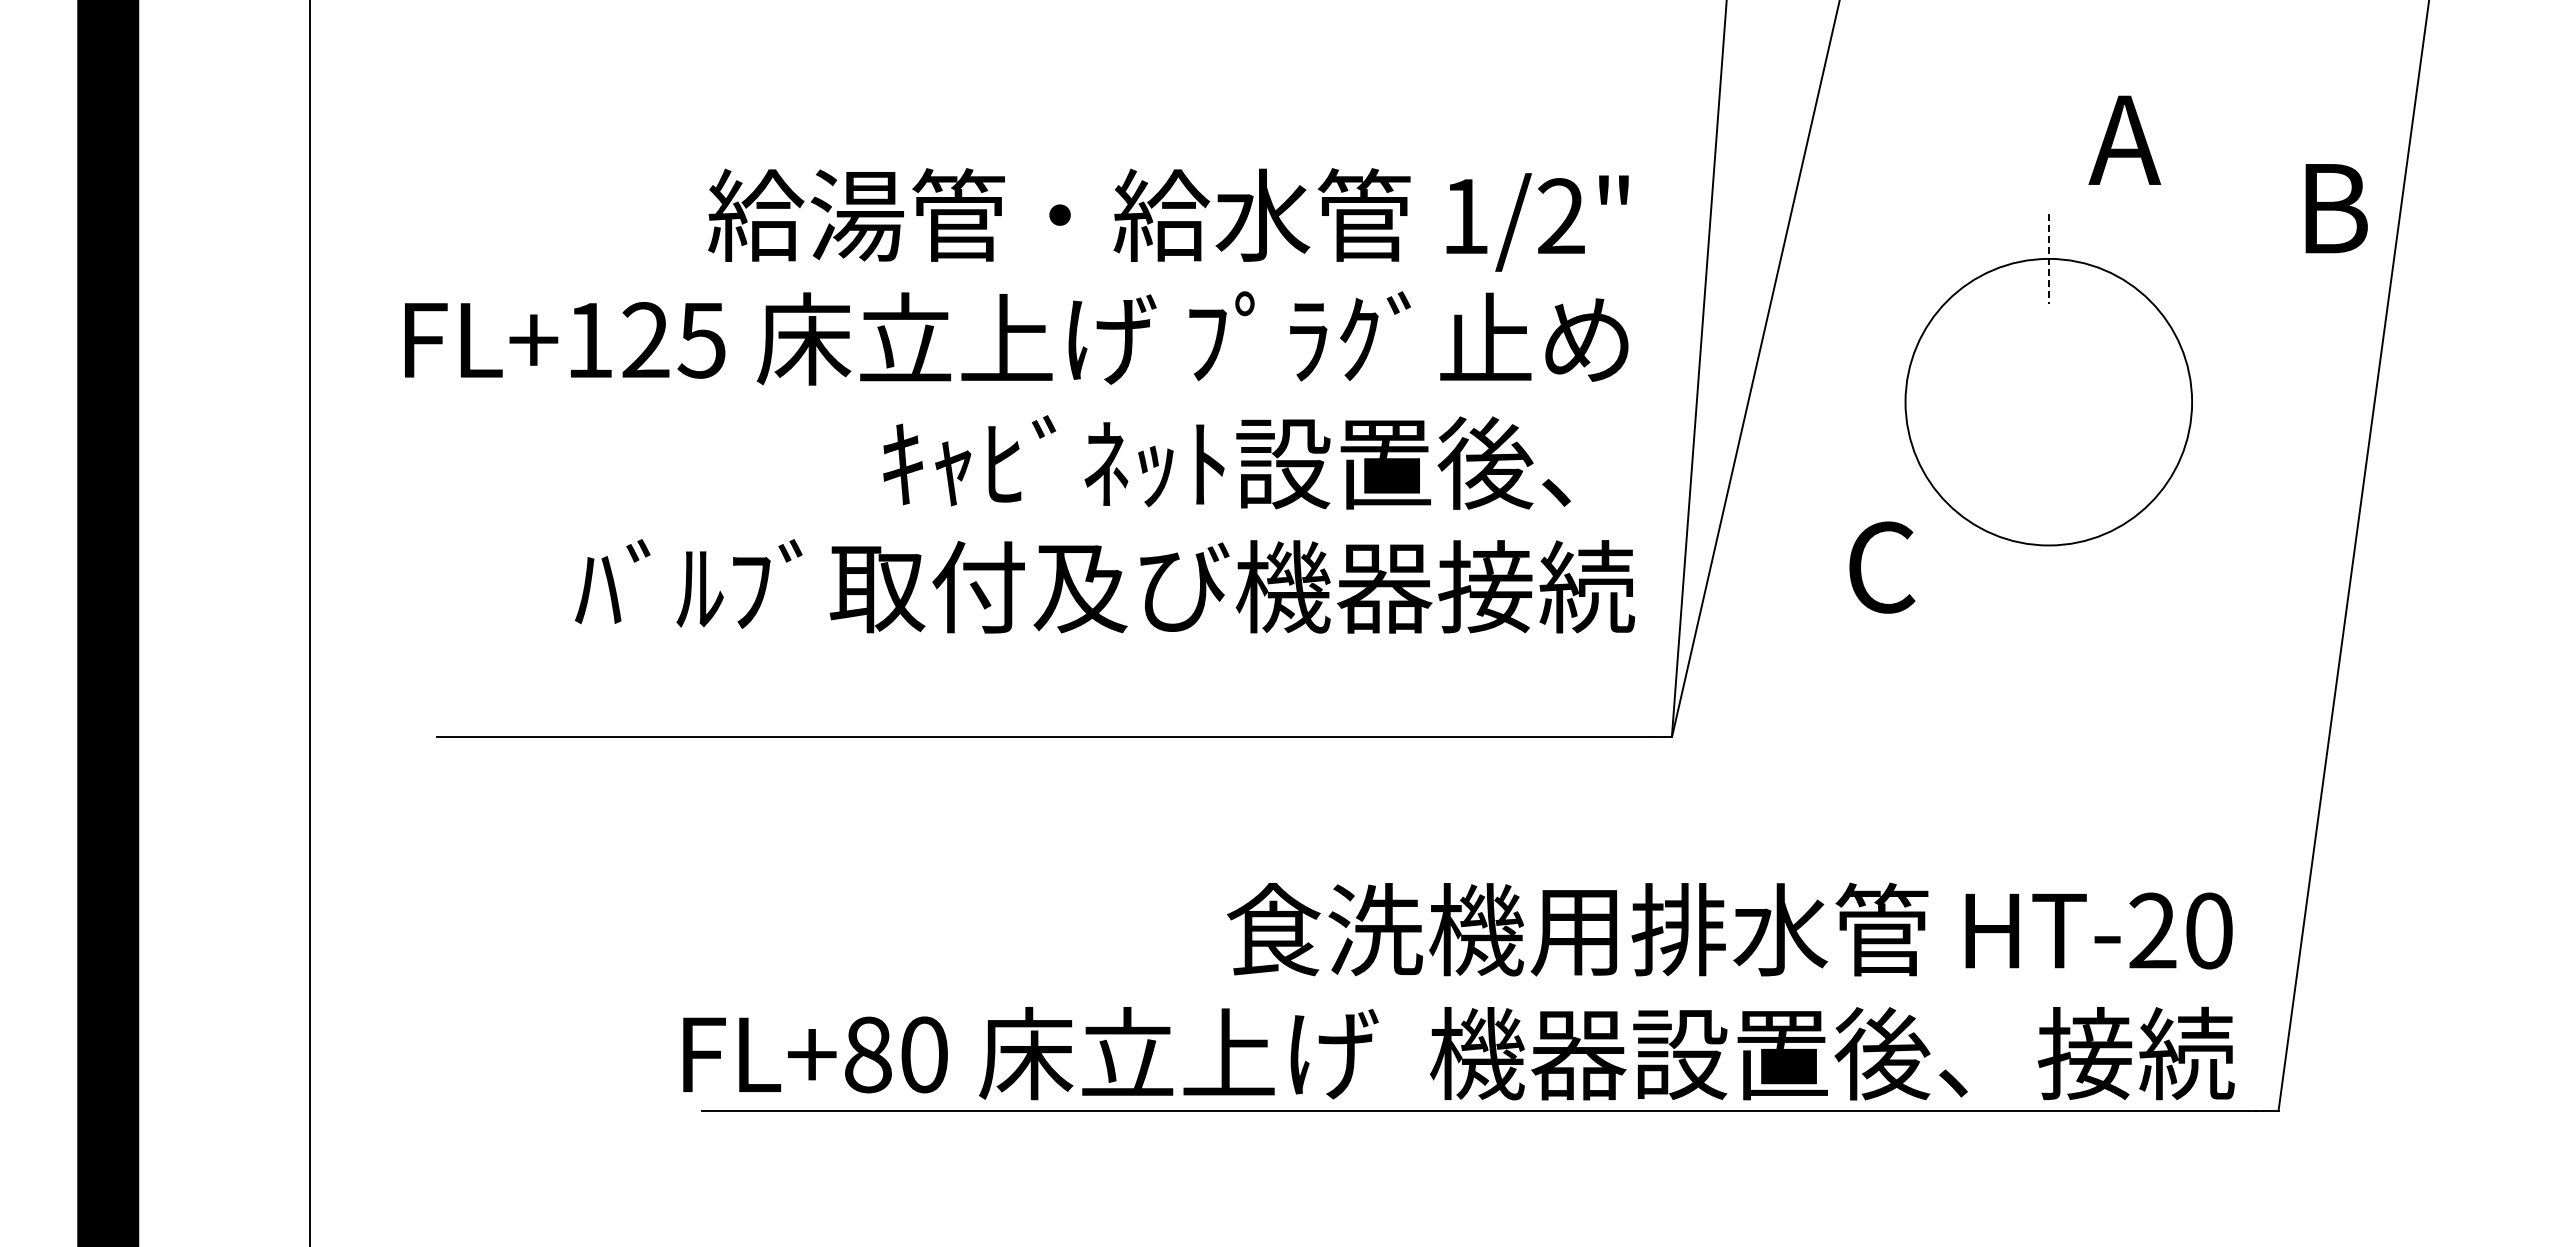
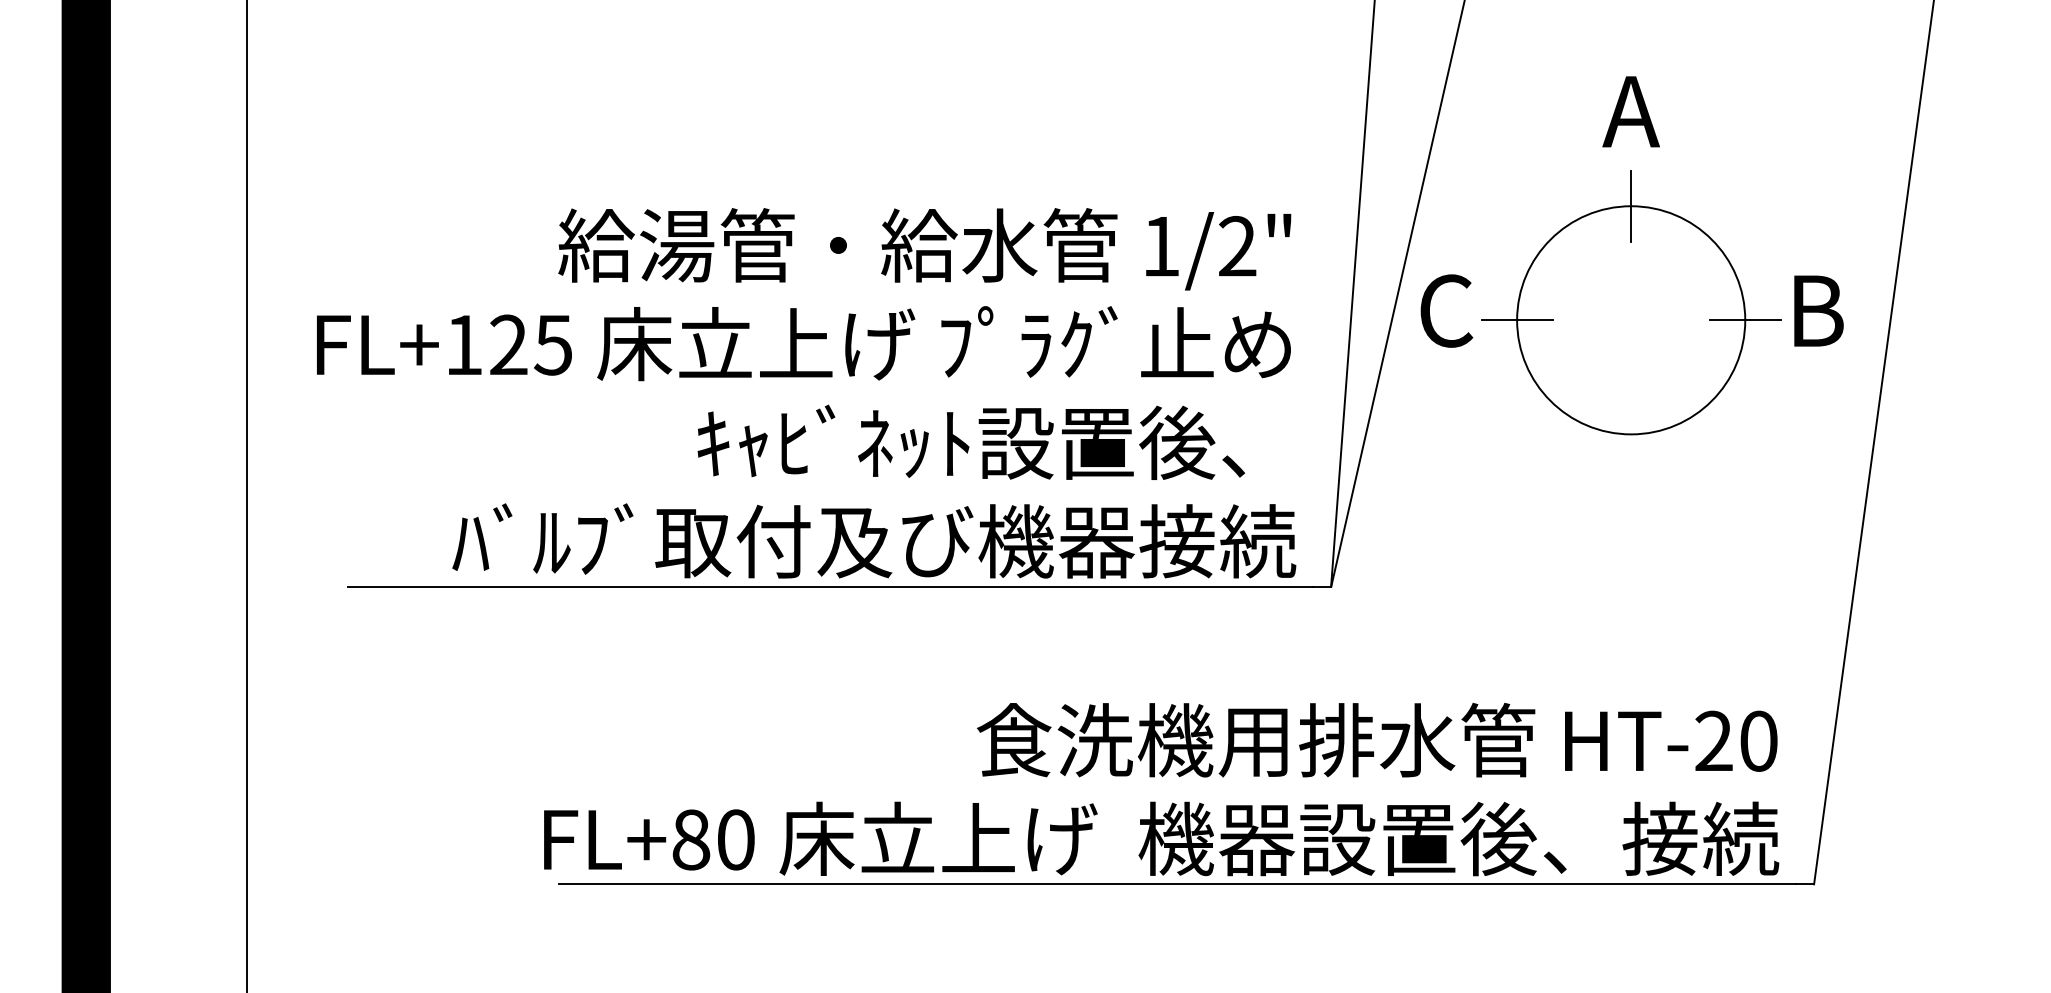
text: (2124, 139) -> (1630, 111), moved
text: (2336, 208) -> (1818, 311), moved
line: (2048, 258) -> (1630, 205), dashed -> solid
text: (1020, 400) -> (806, 393), moved
line: (1905, 402) -> (1517, 320), added
line: (2191, 402) -> (1744, 320), added
text: (1882, 567) -> (1447, 311), moved

